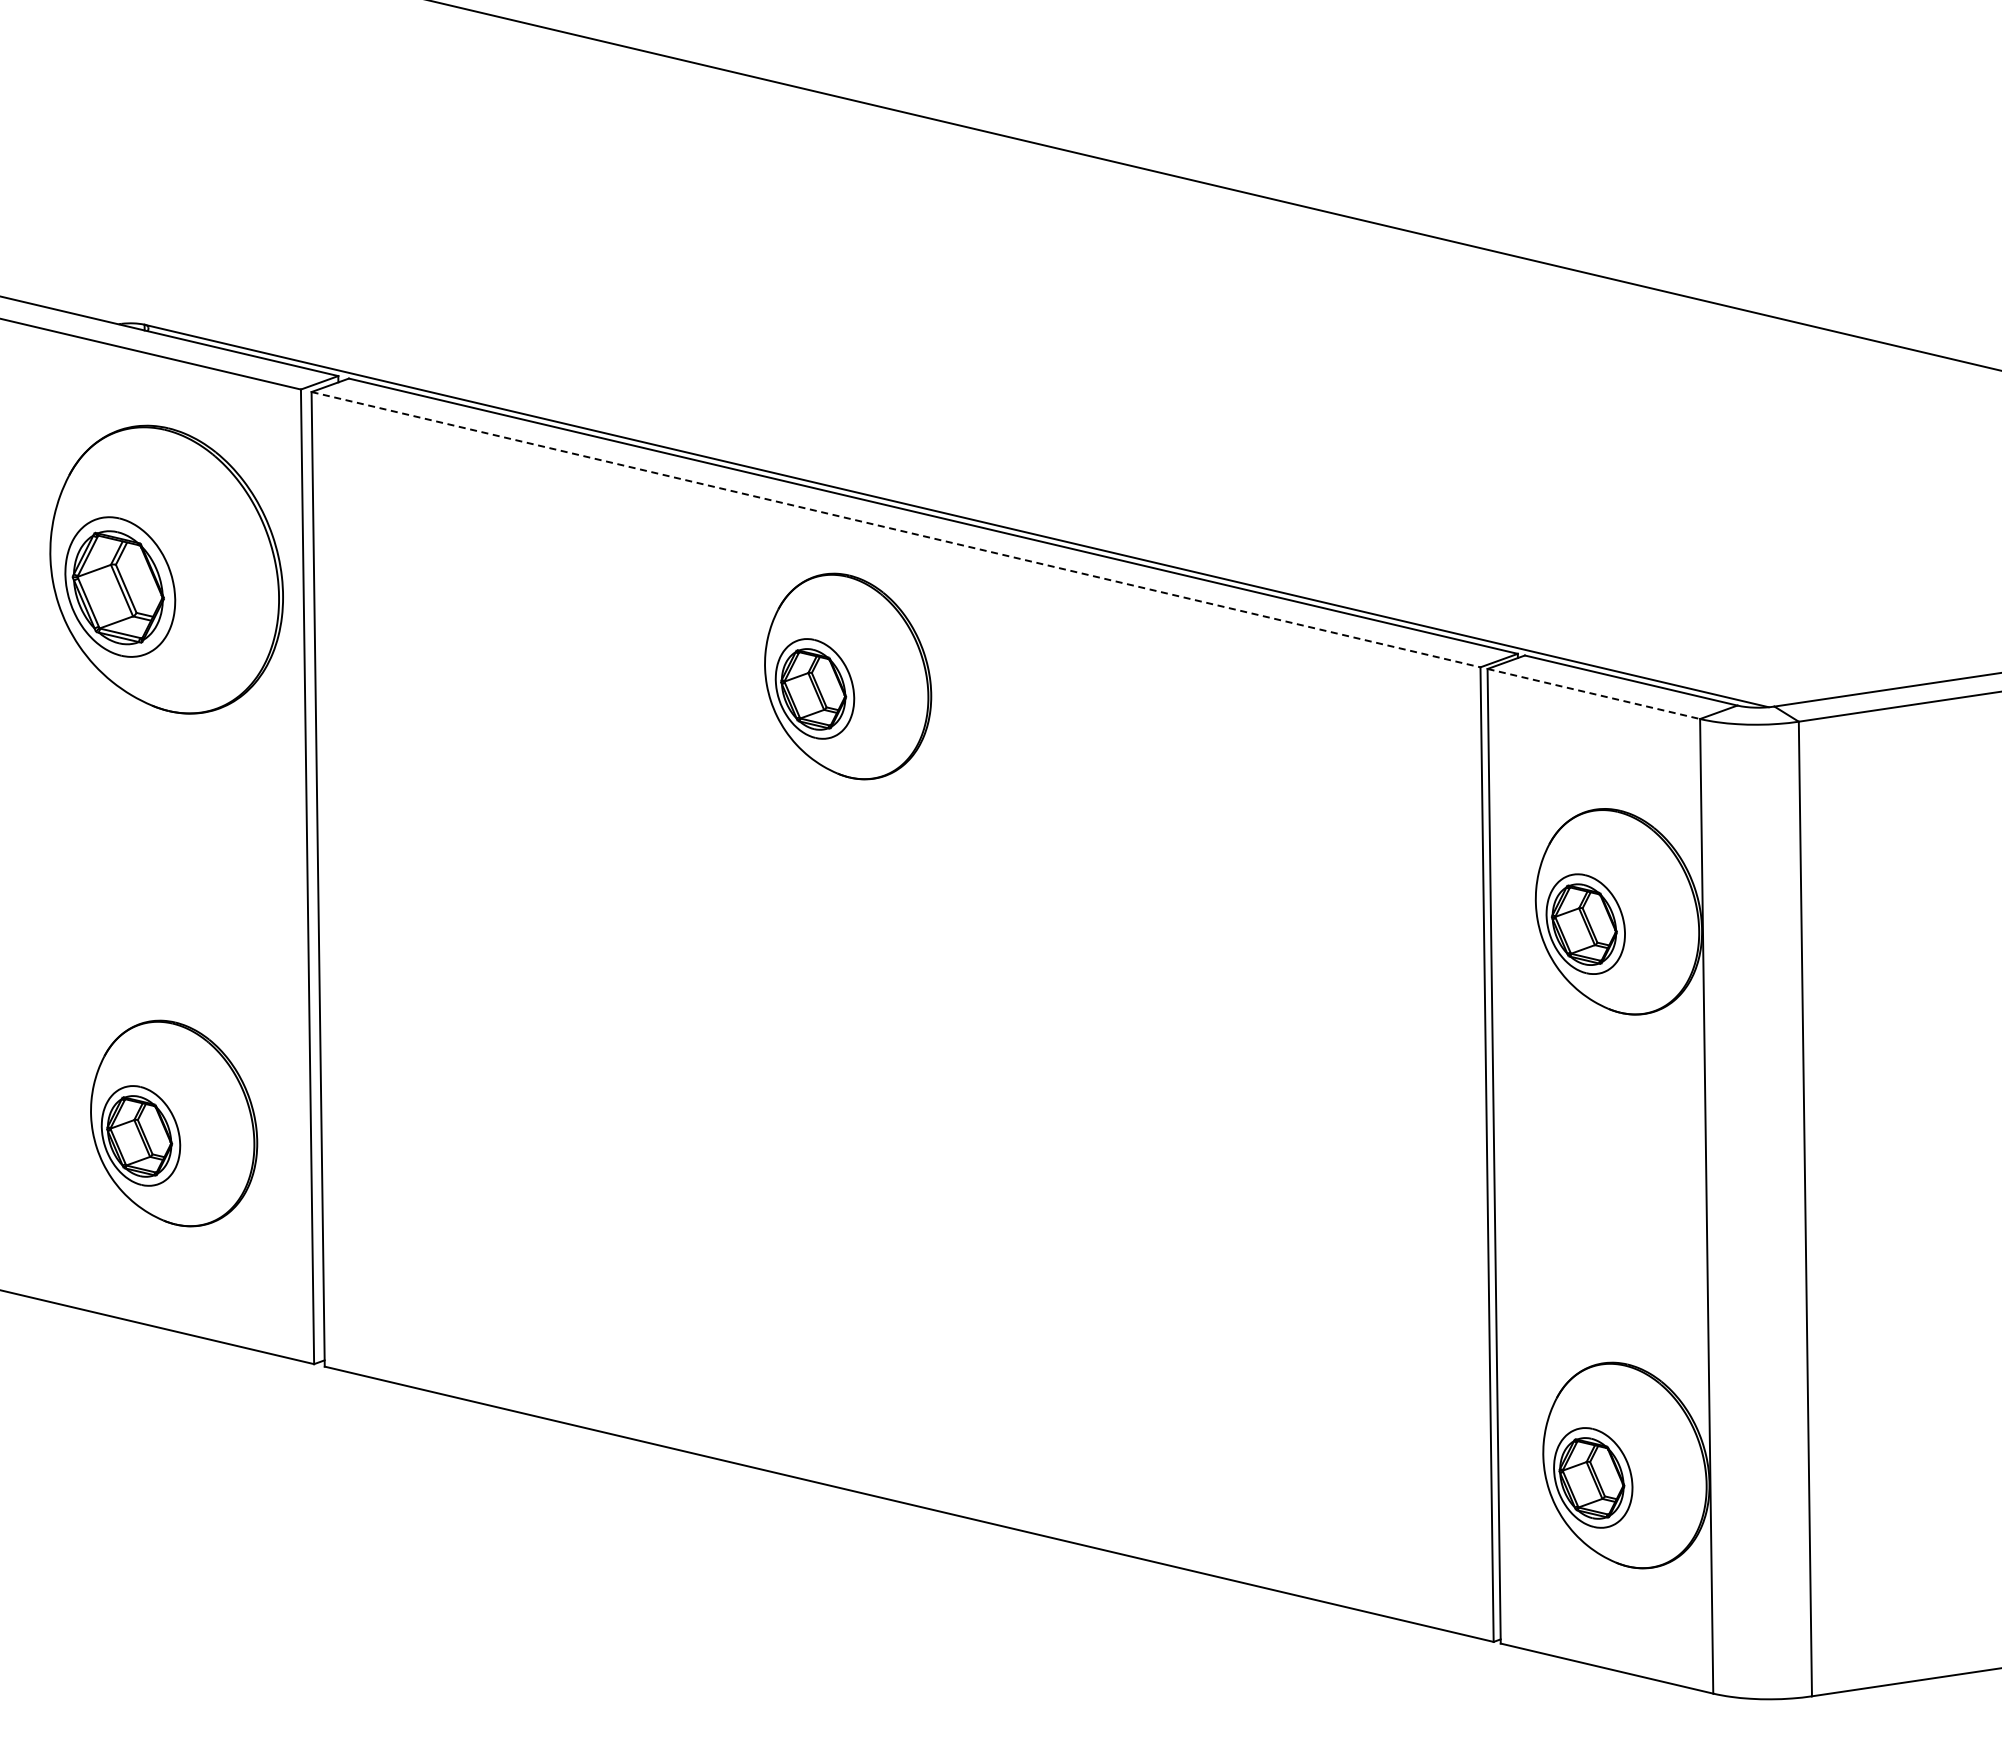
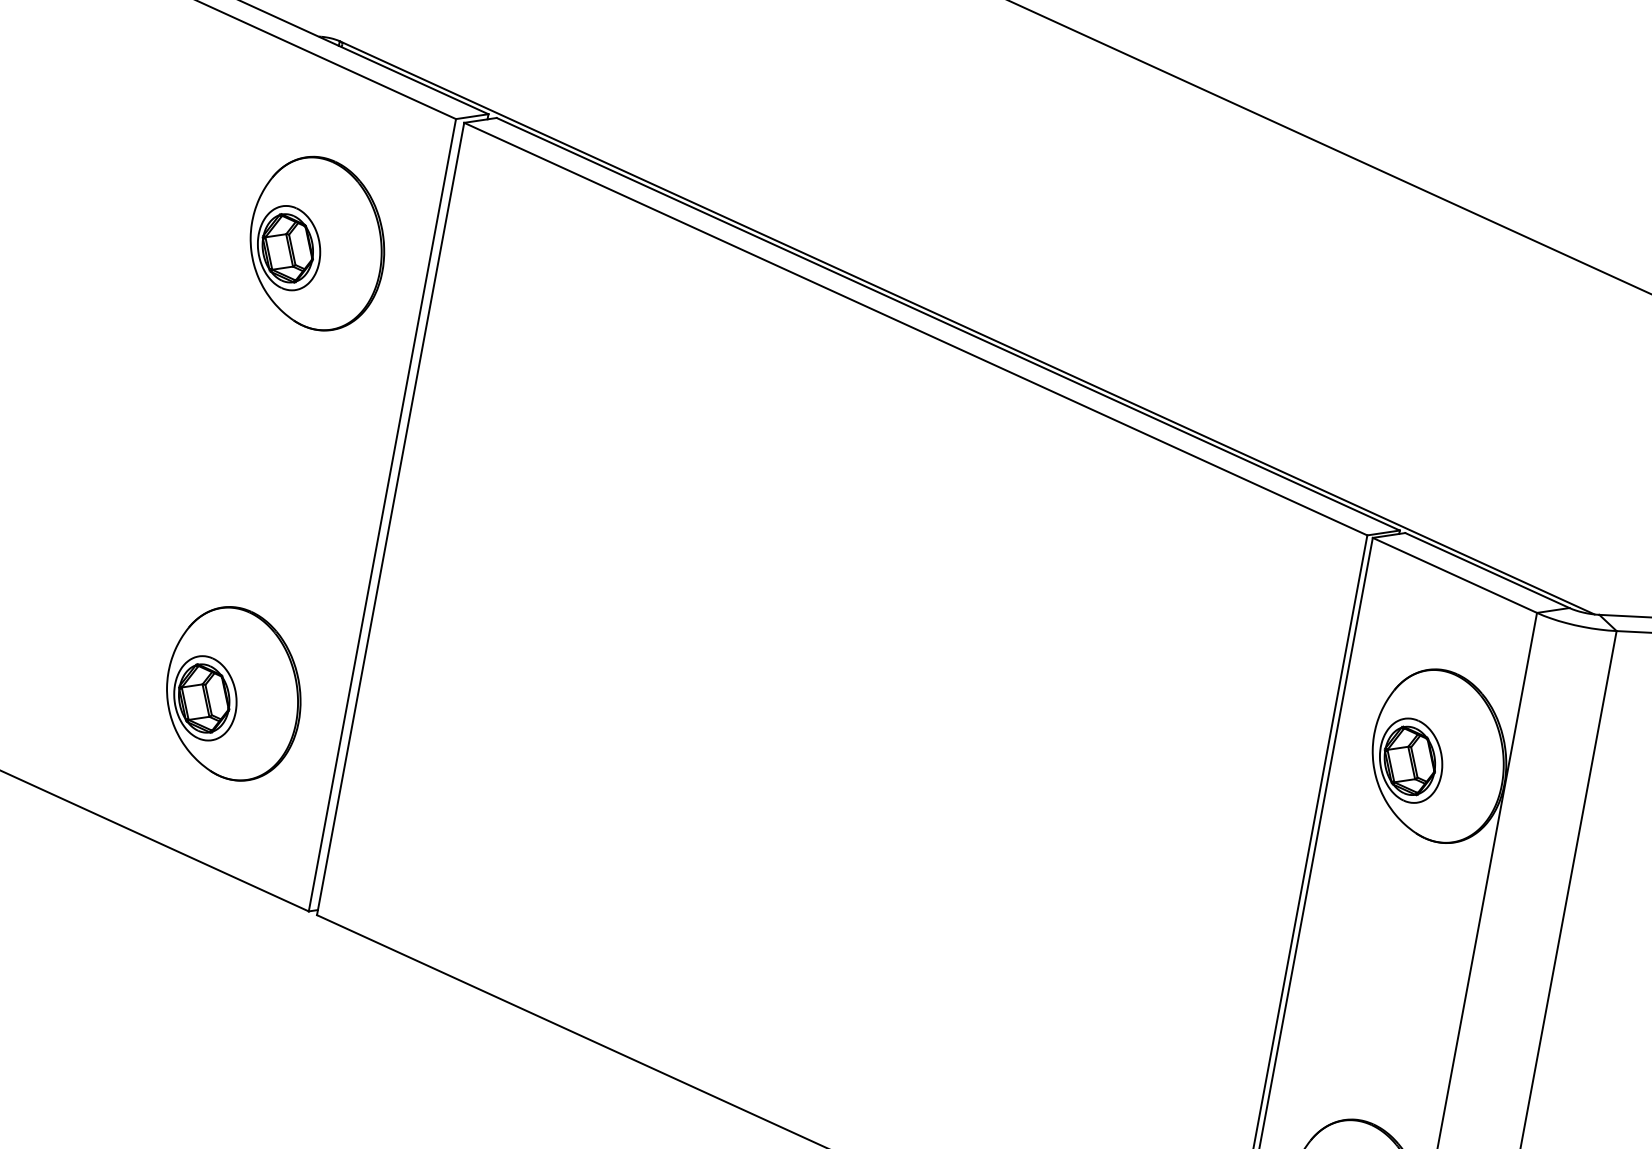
line: (896, 529) -> (916, 329), dashed -> solid
part: (166, 569) -> (317, 243), size x0.71
part: (848, 676) -> (853, 440), removed
line: (1594, 694) -> (1455, 575), dashed -> solid

